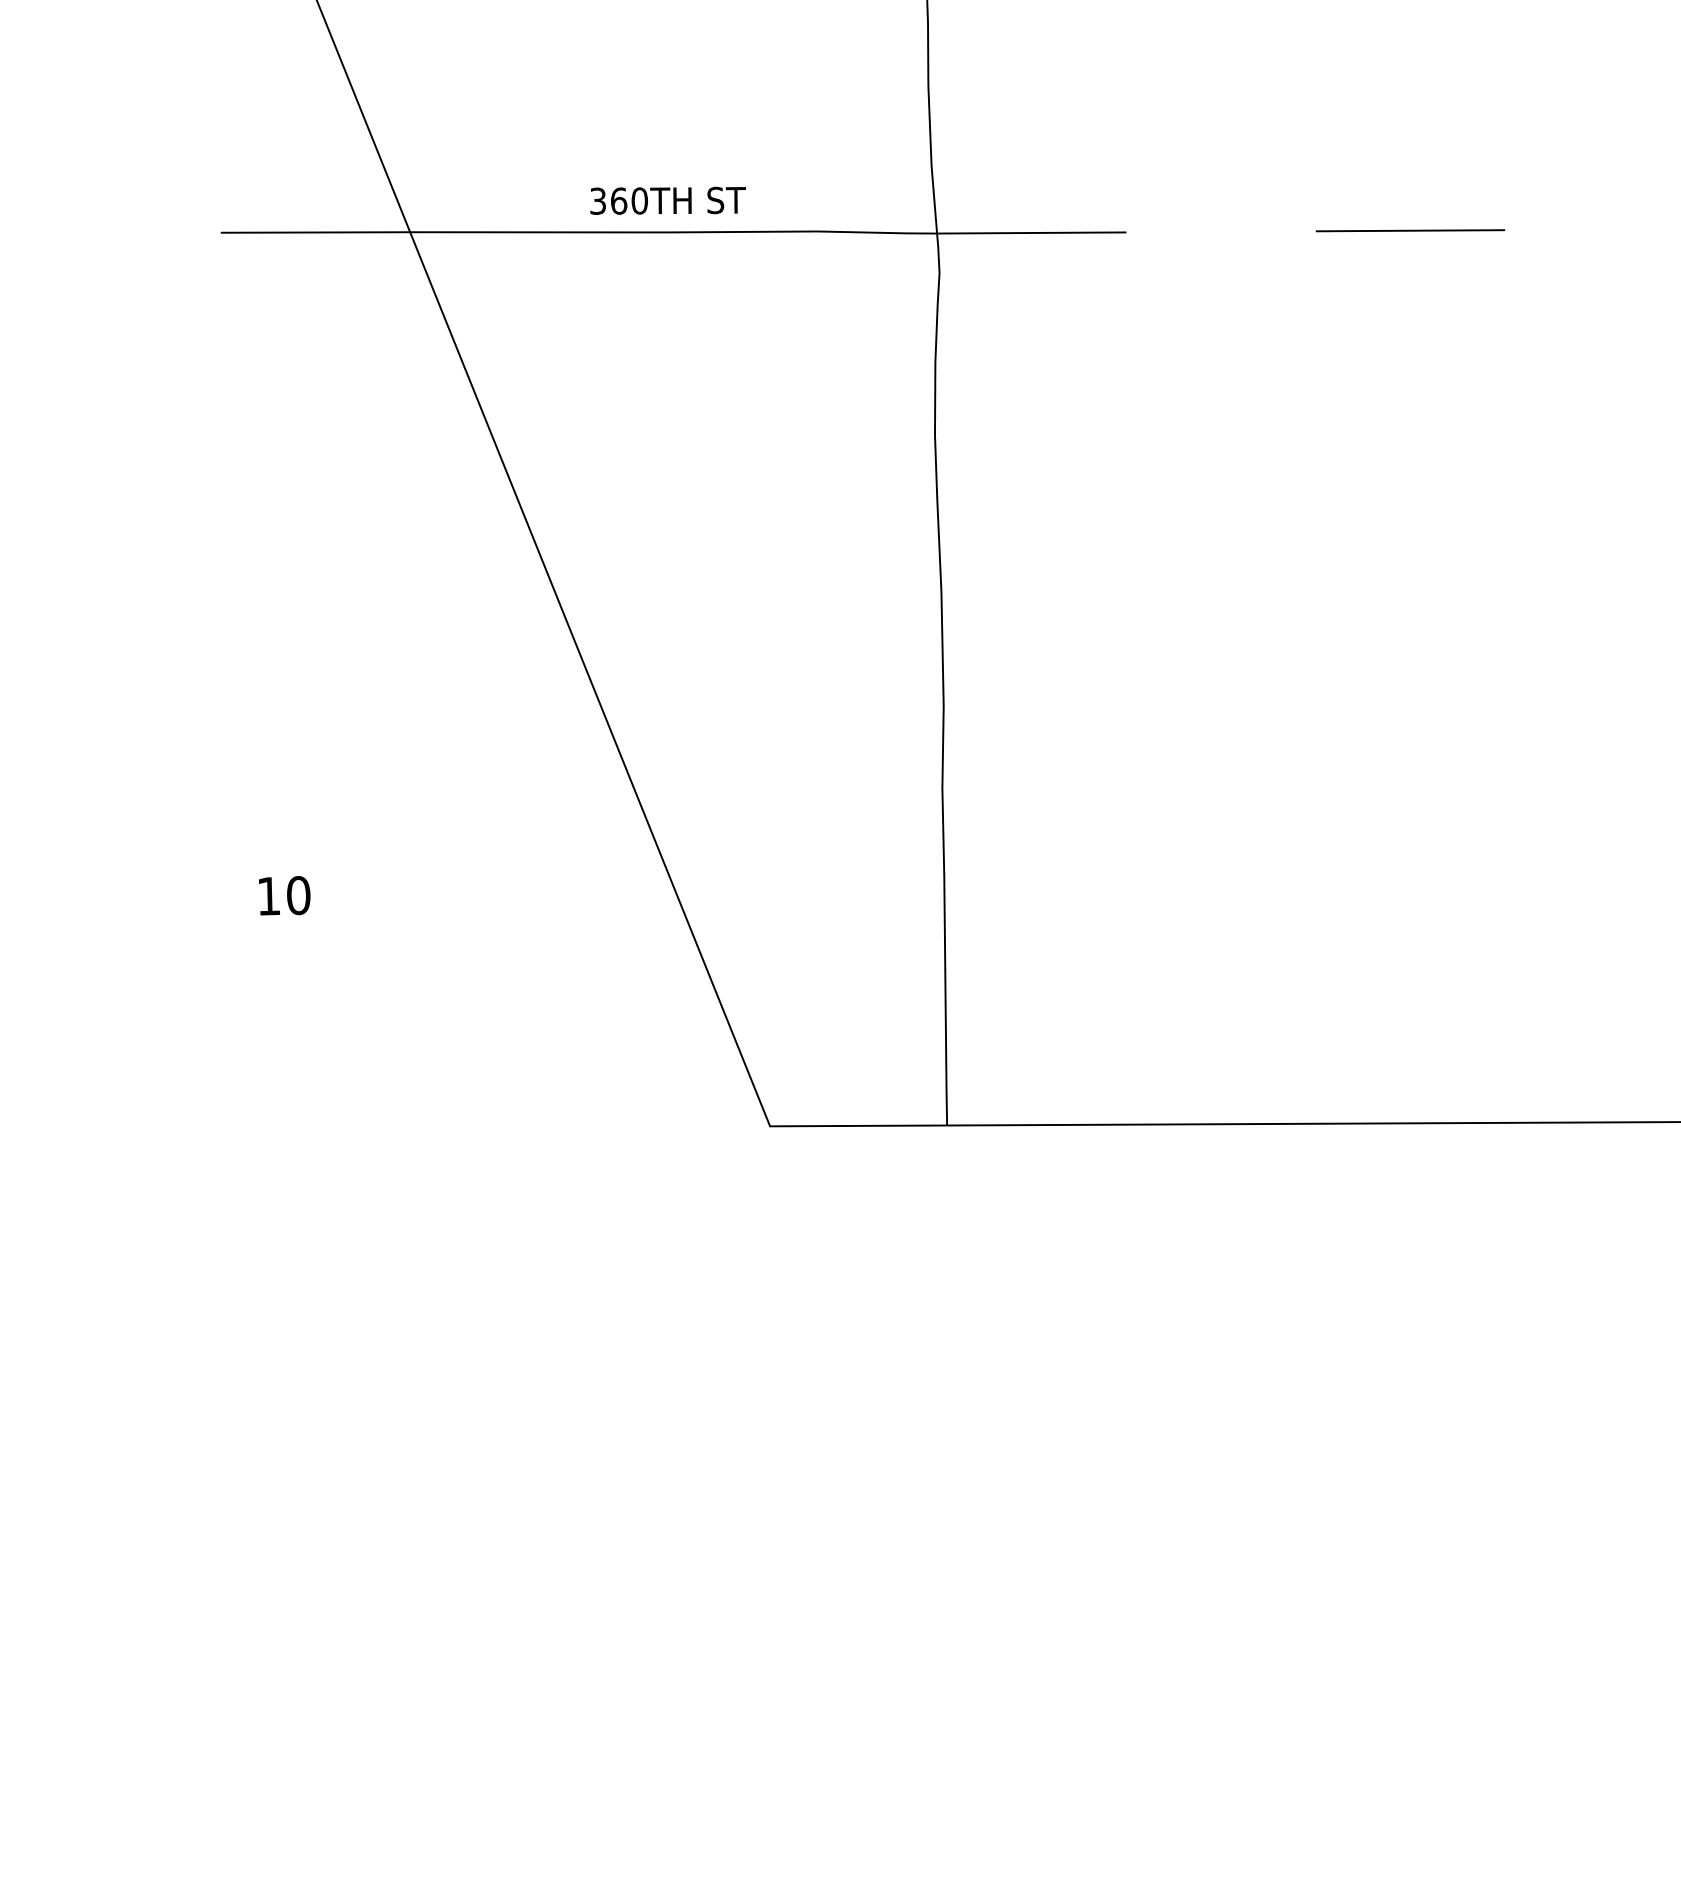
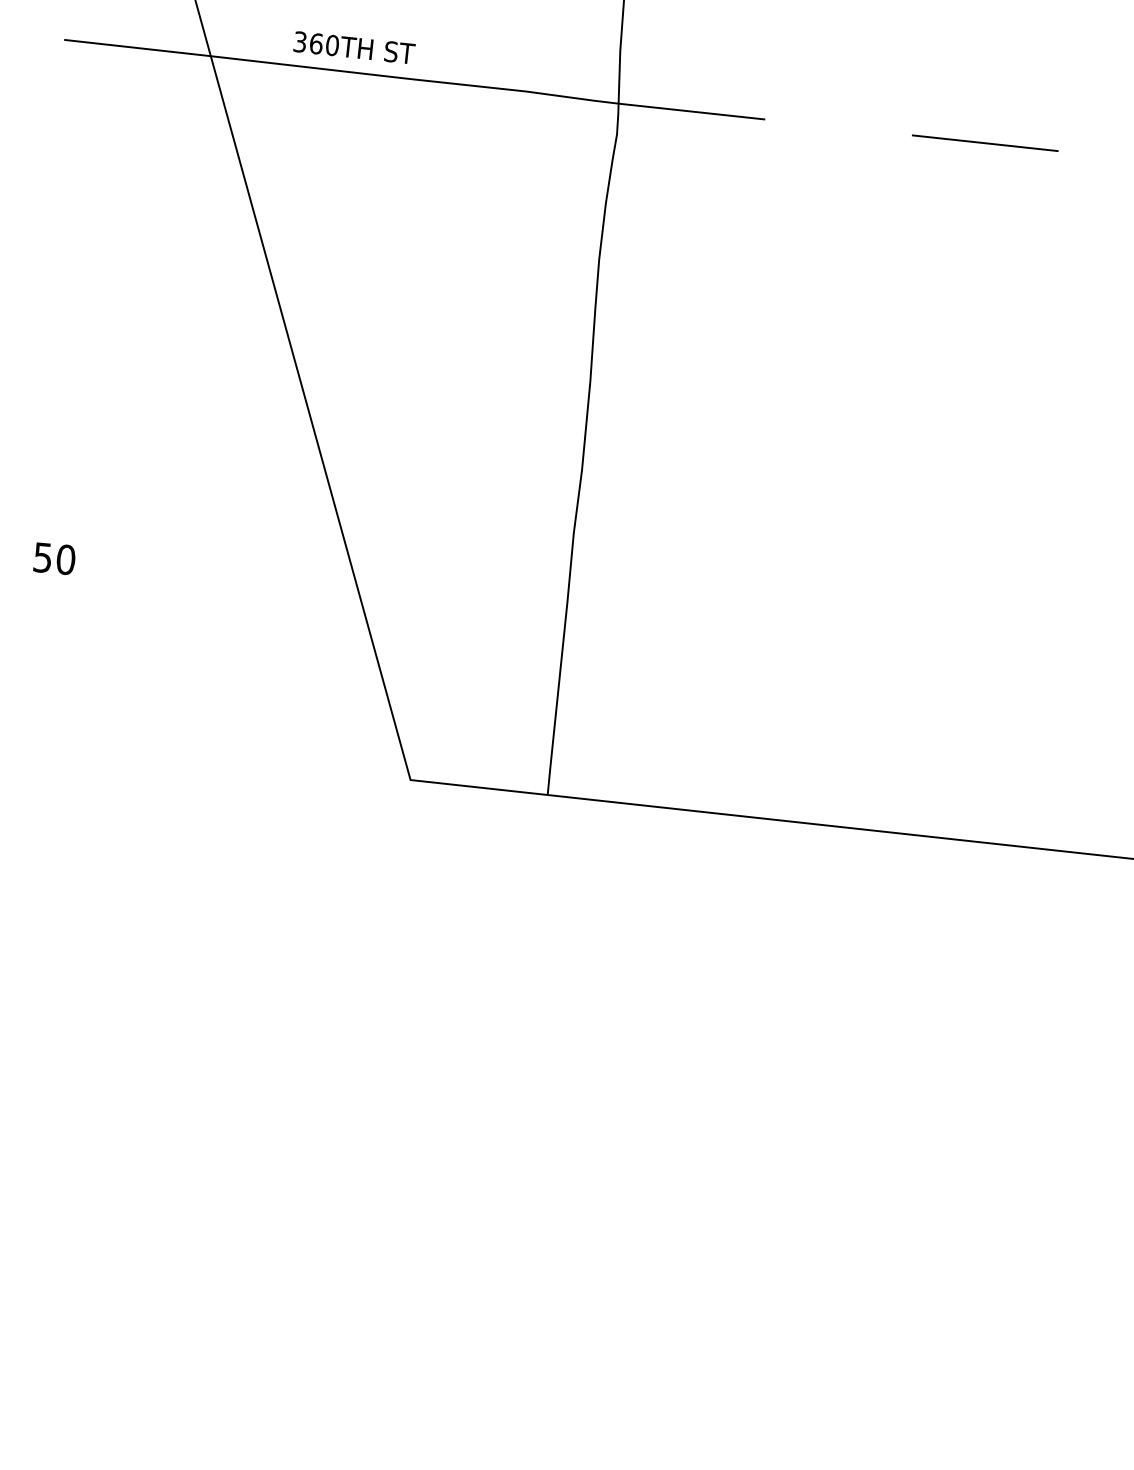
text: (667, 200) -> (353, 47), moved
text: (269, 896) -> (43, 557), 10 -> 50

